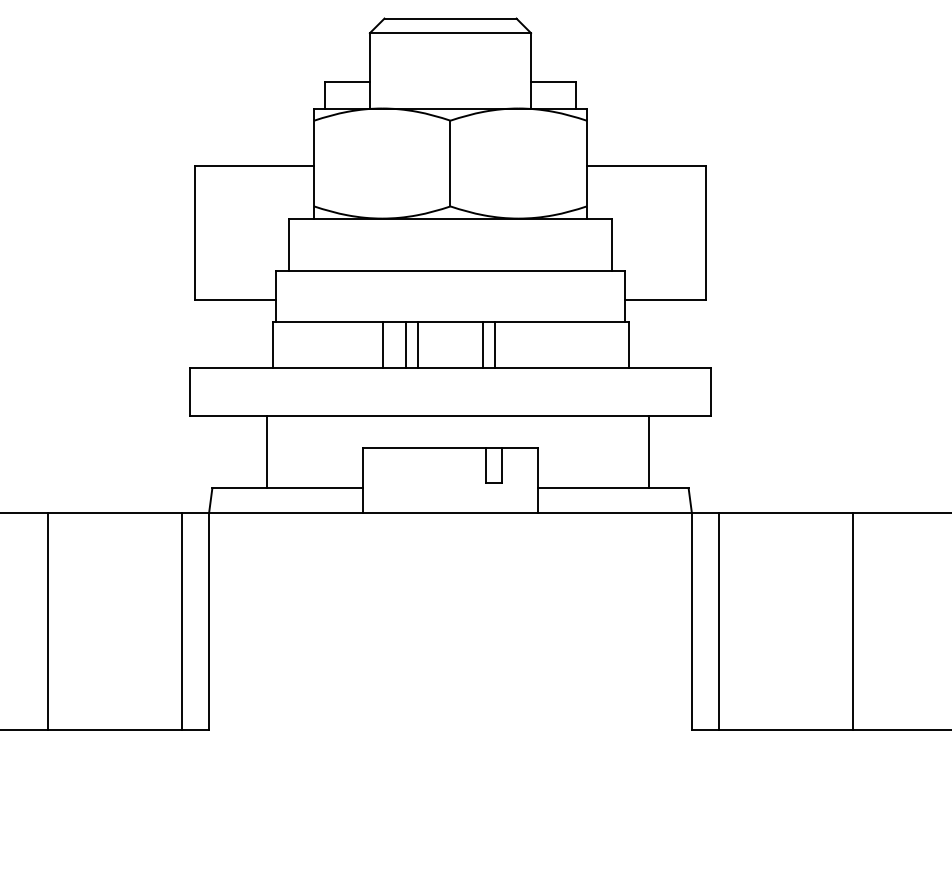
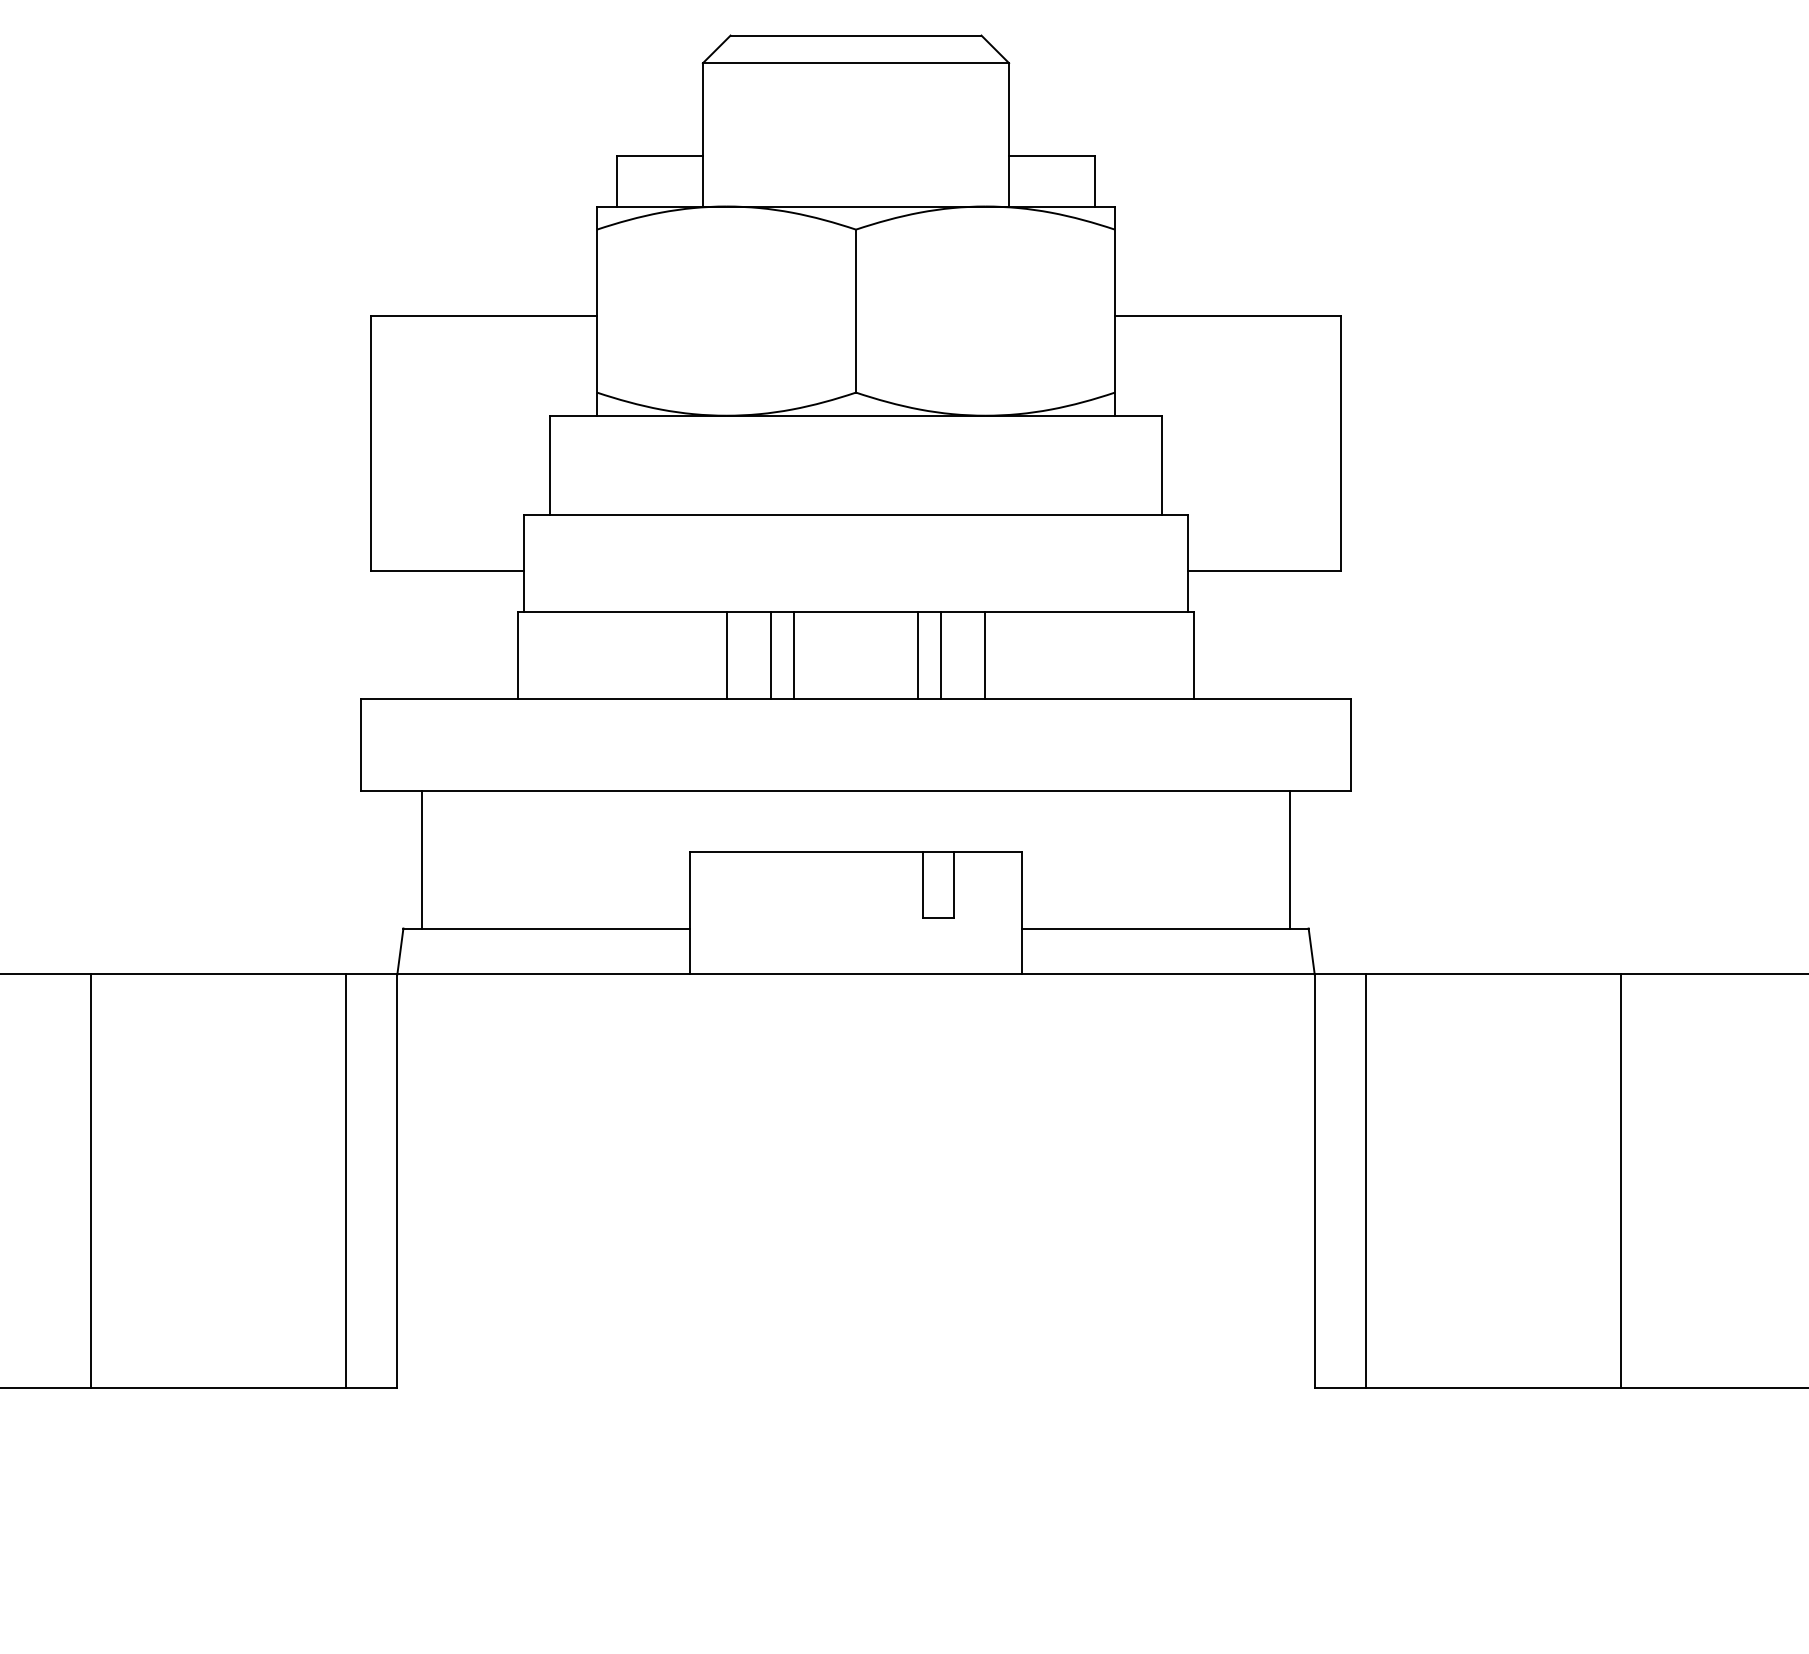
line: (518, 344) -> (985, 654), added
line: (267, 451) -> (422, 858), moved
line: (648, 451) -> (1289, 858), moved

